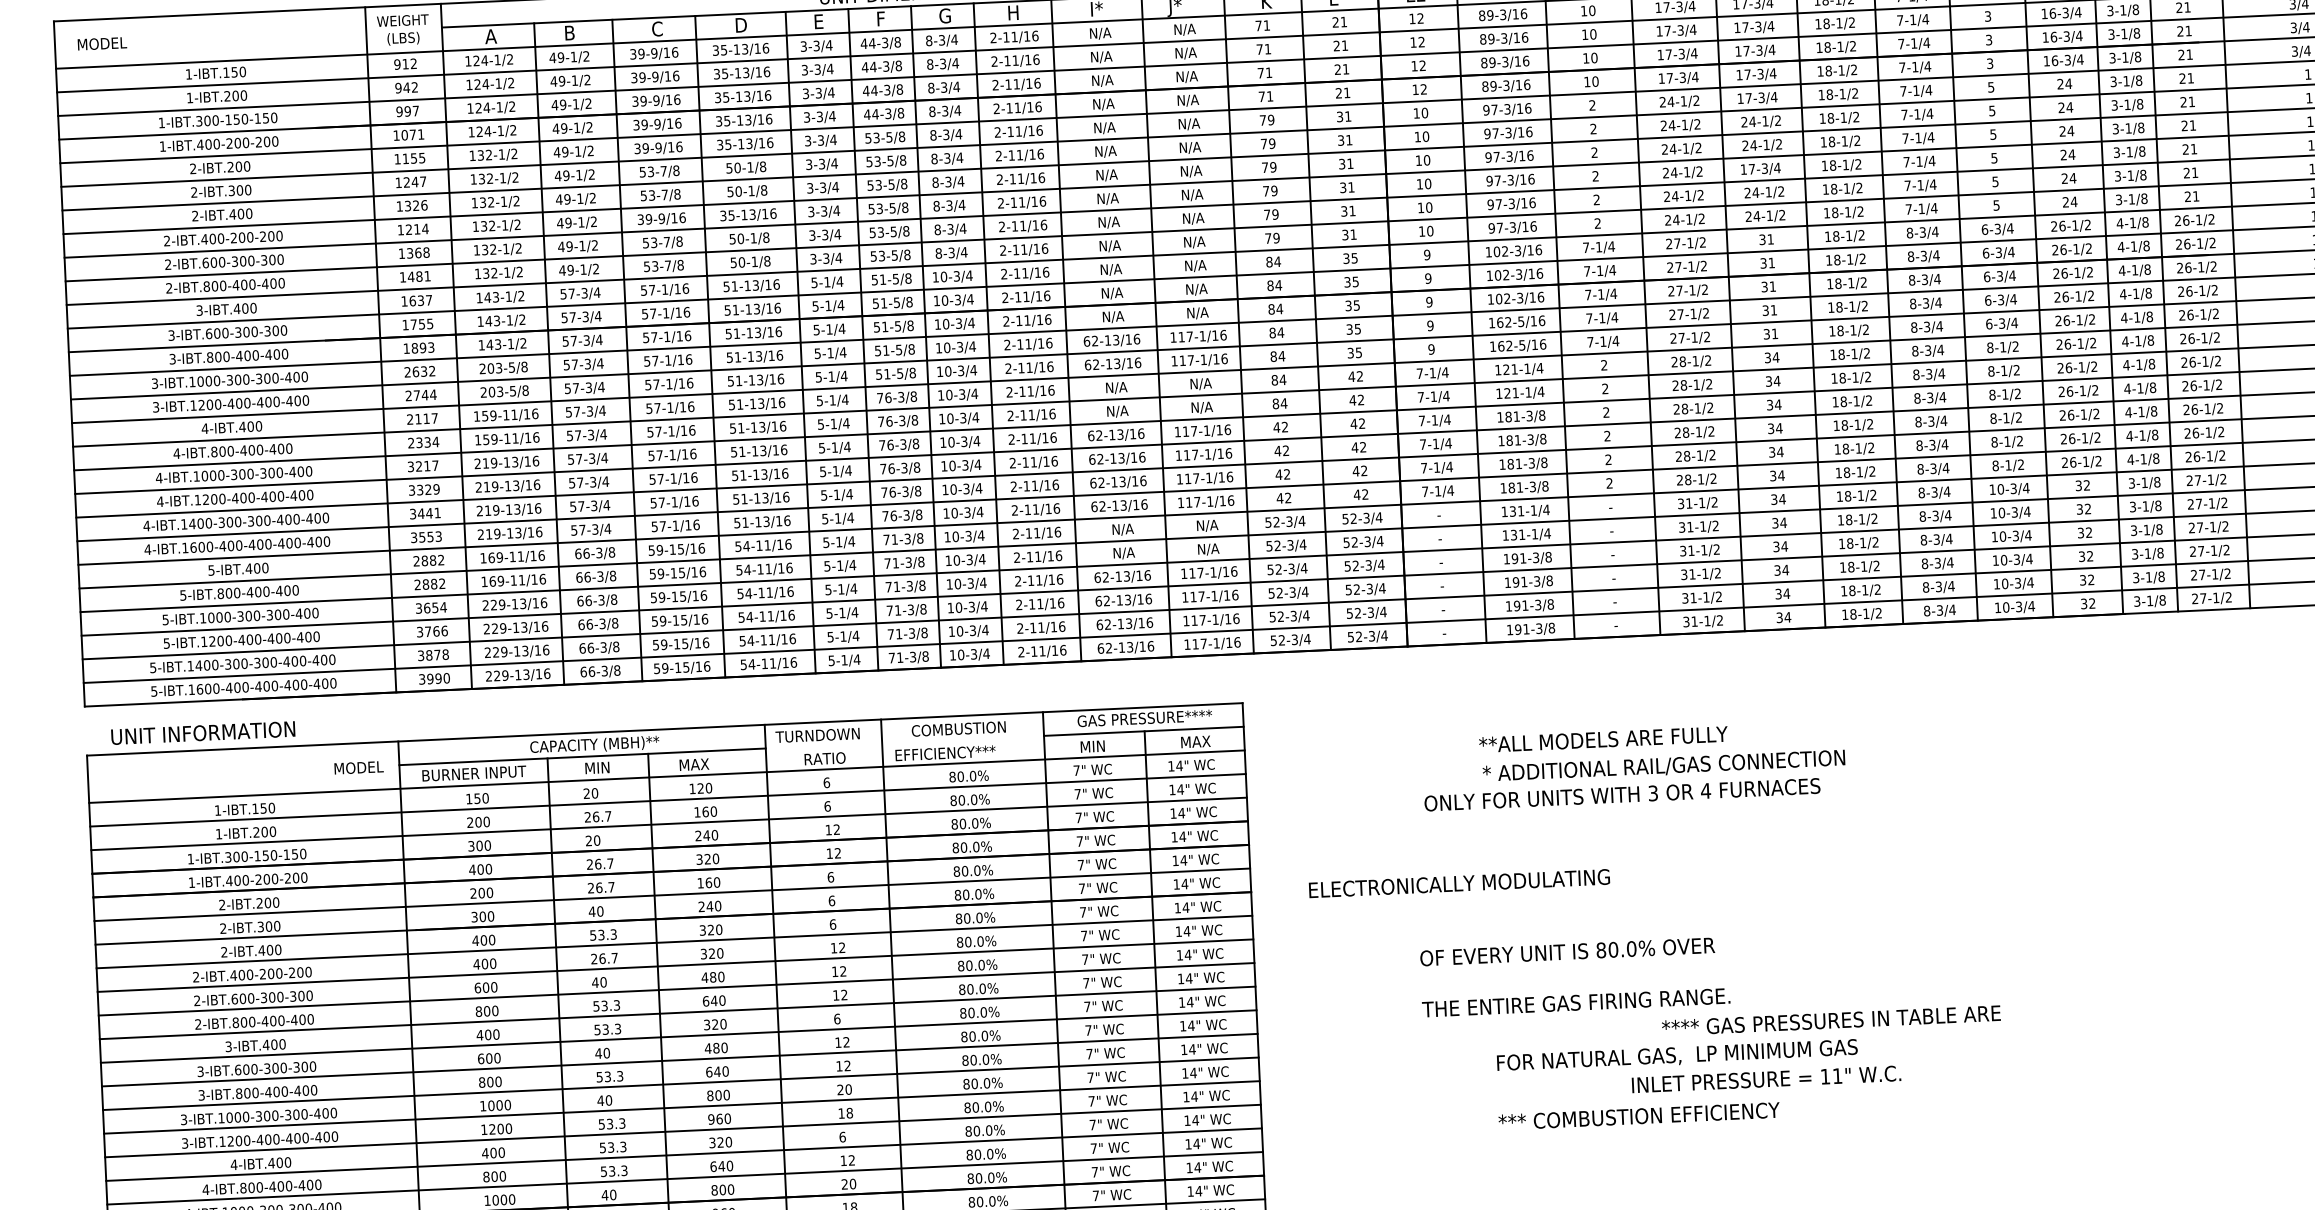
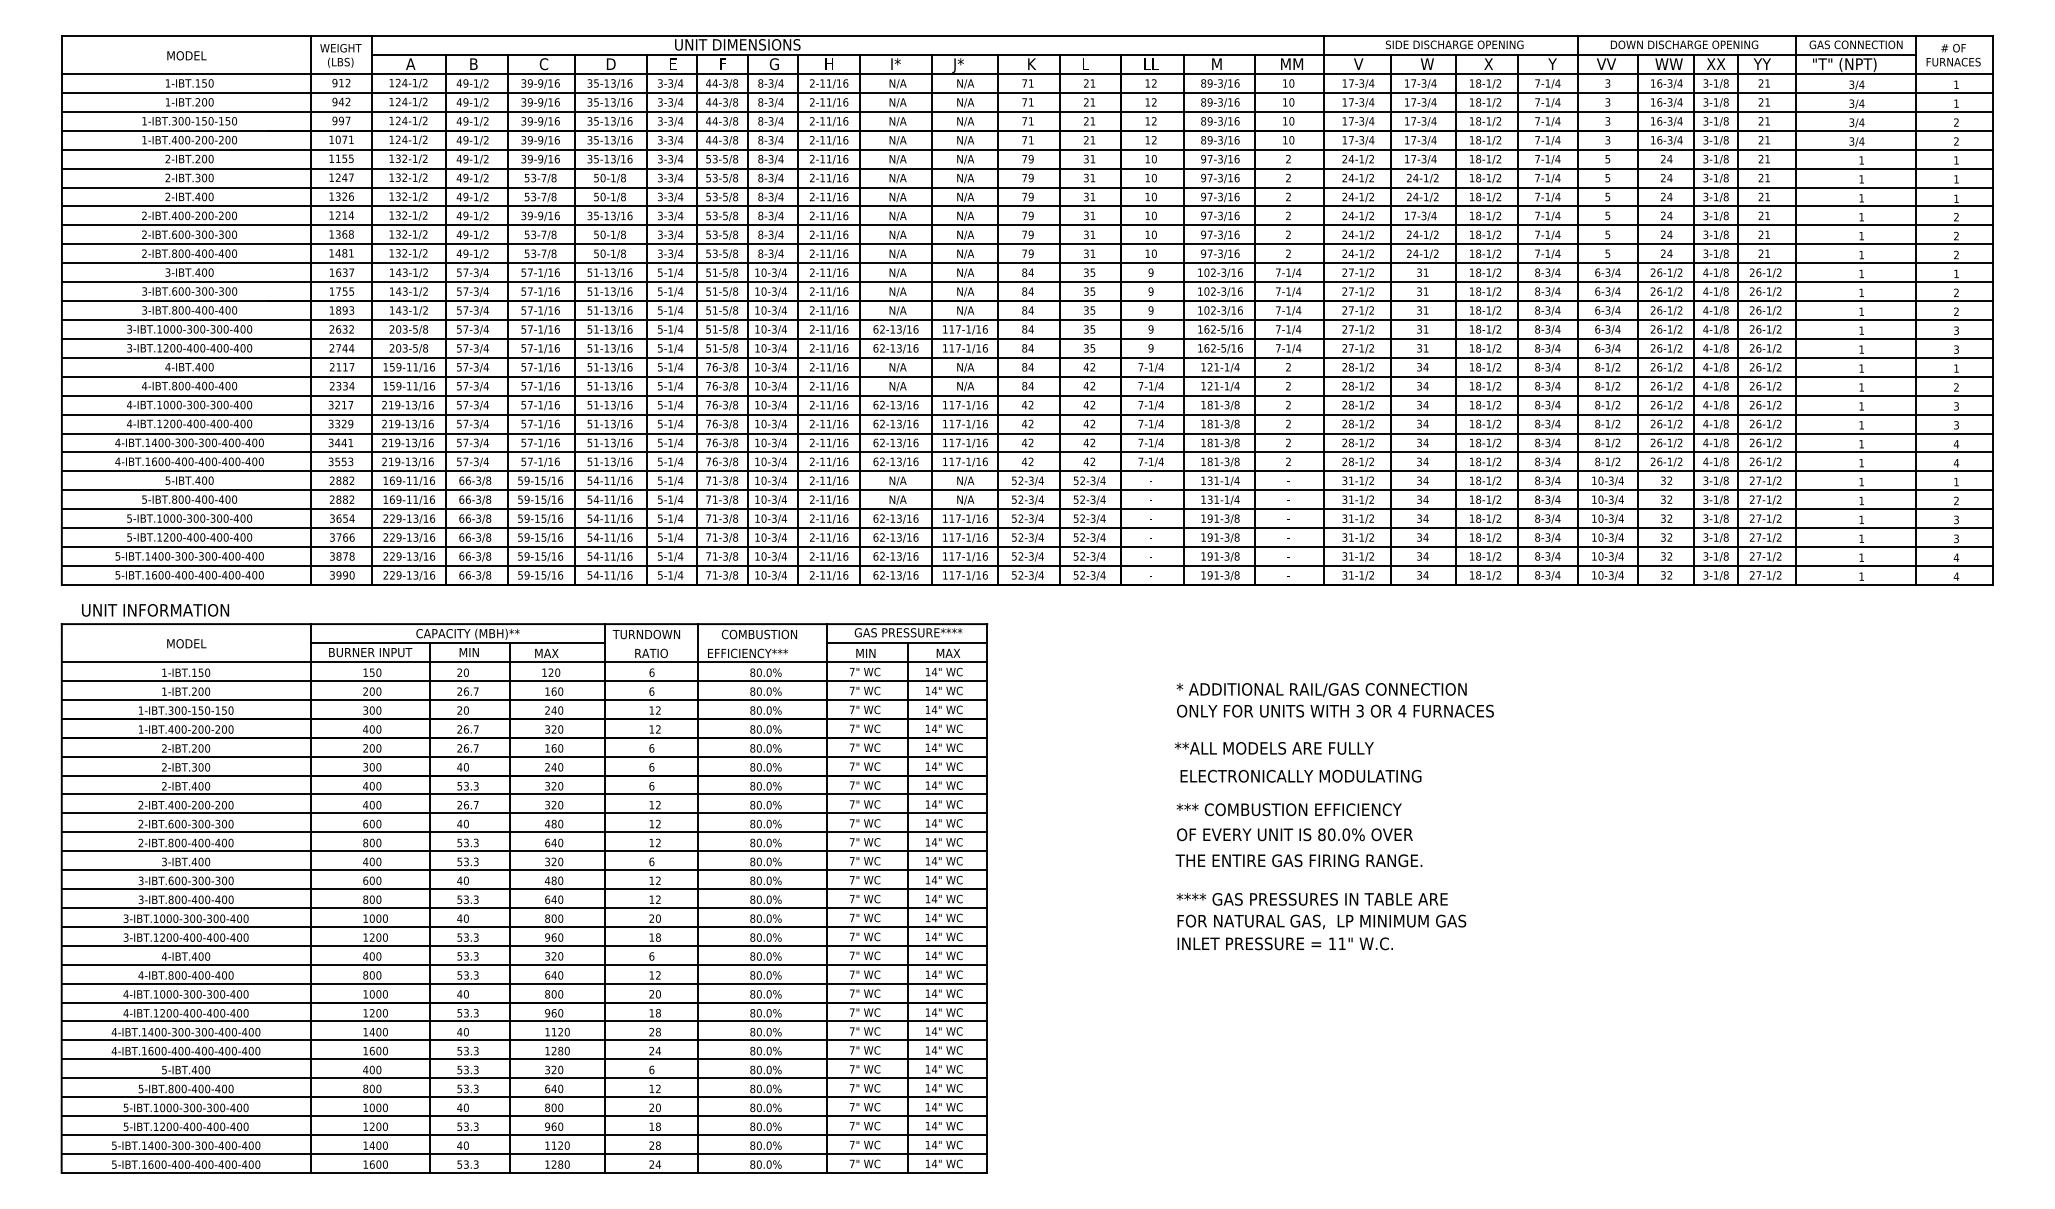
text: (101, 43) -> (186, 55), moved
text: (1603, 739) -> (1274, 748), moved
text: (358, 767) -> (186, 643), moved
text: (1622, 793) -> (1335, 710), moved
text: (1458, 882) -> (1300, 775), moved
text: (1567, 951) -> (1294, 834), moved
text: (1575, 1002) -> (1298, 860), moved
text: (1830, 1021) -> (1311, 899), moved
text: (1765, 1079) -> (1284, 943), moved
text: (1638, 1116) -> (1288, 809), moved

